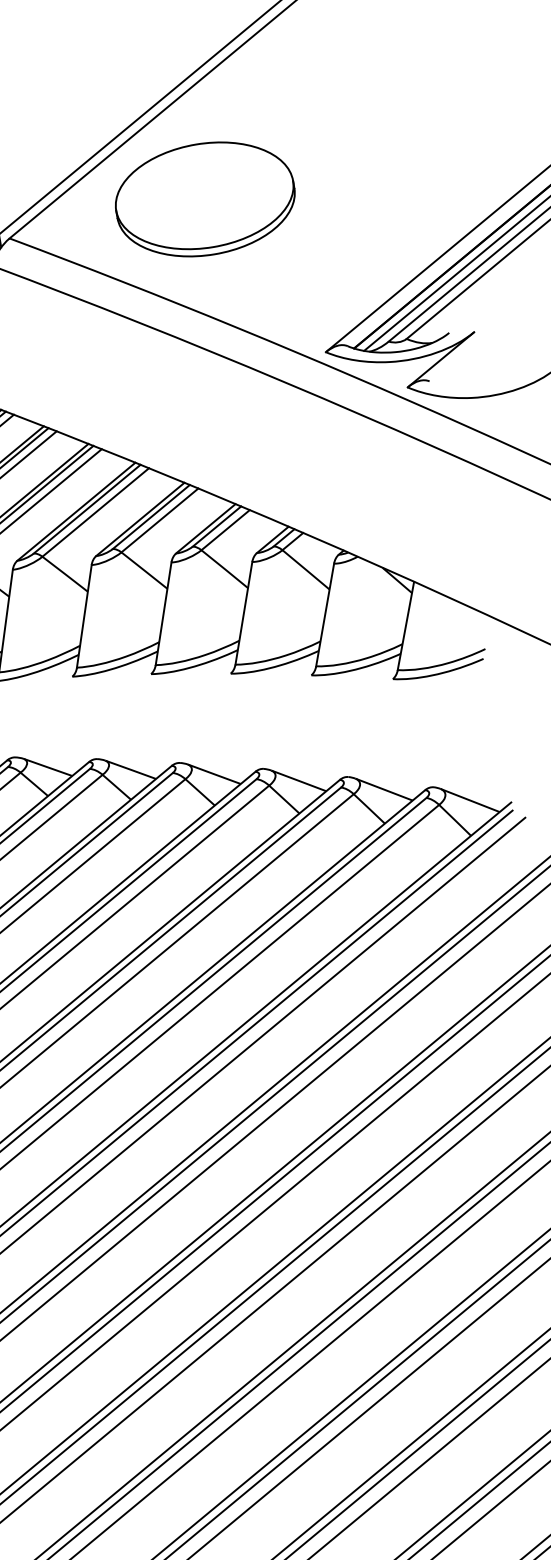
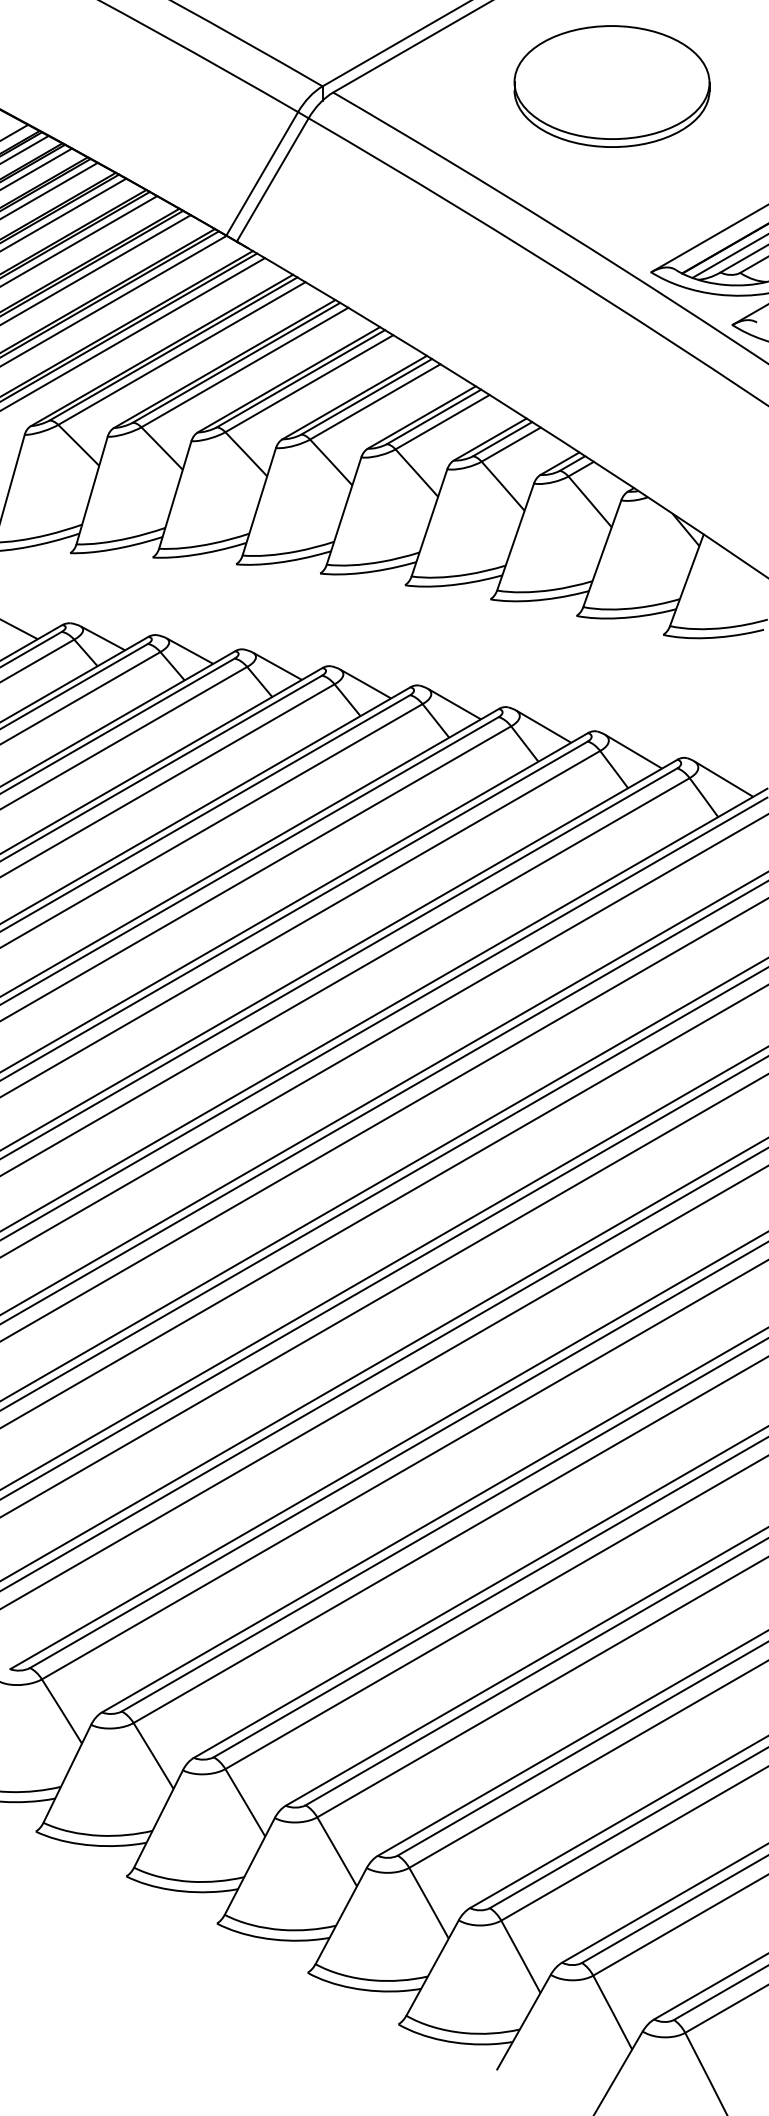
part: (204, 199) -> (611, 86), moved

